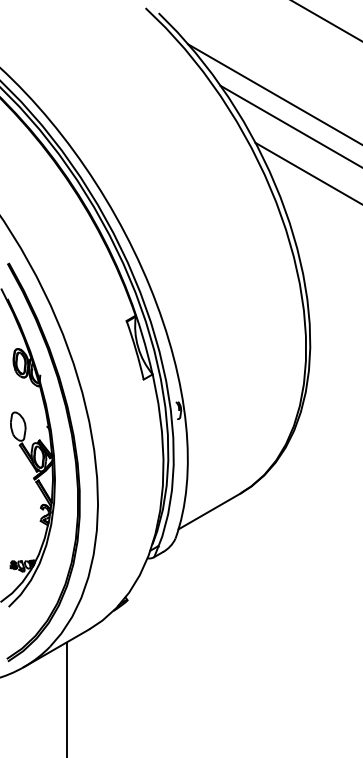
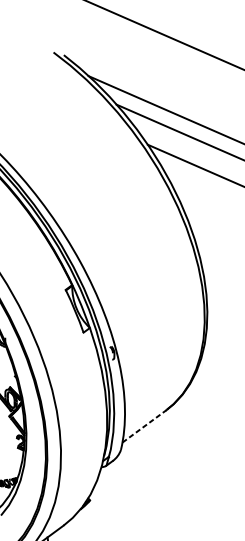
line: (209, 511) -> (144, 426), solid -> dashed

